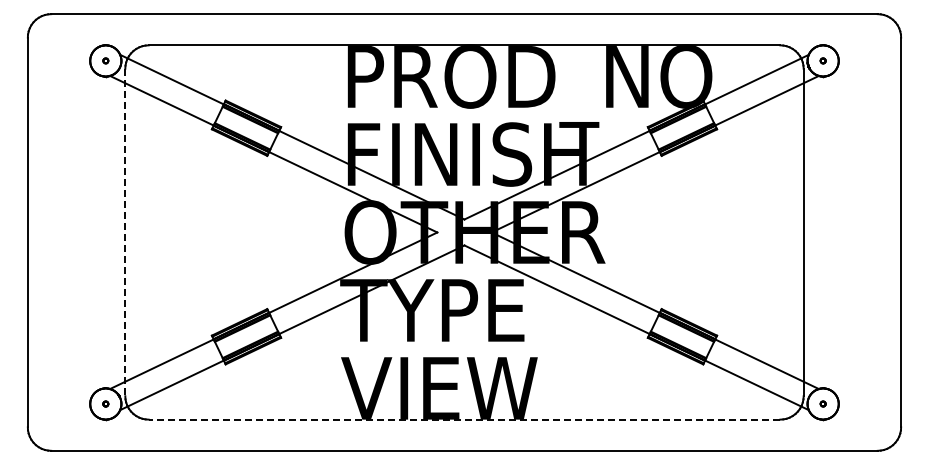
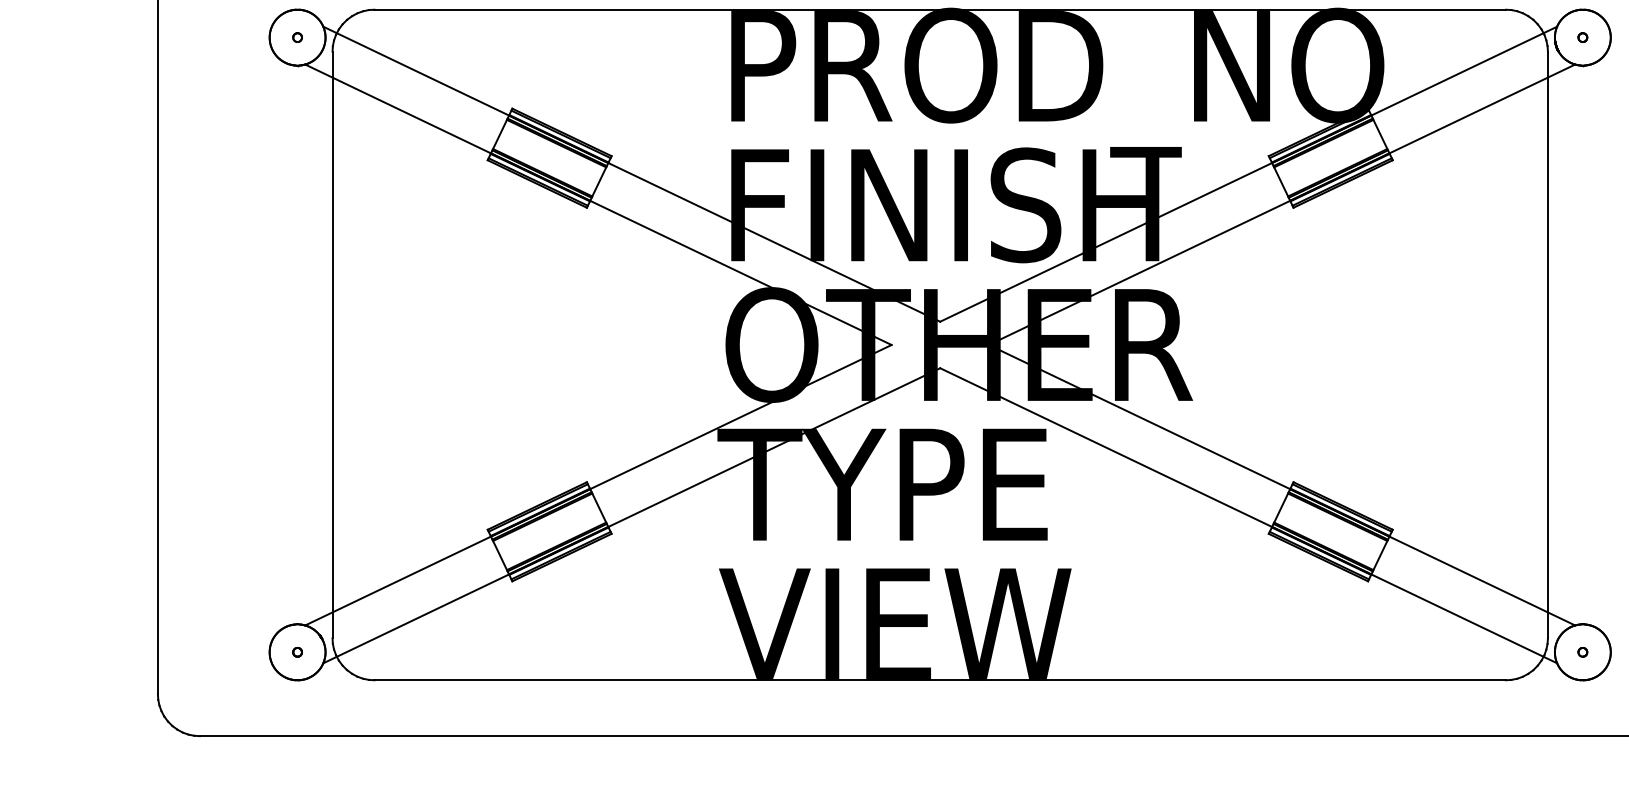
line: (125, 232) -> (332, 345), dashed -> solid
line: (464, 419) -> (940, 680), dashed -> solid

